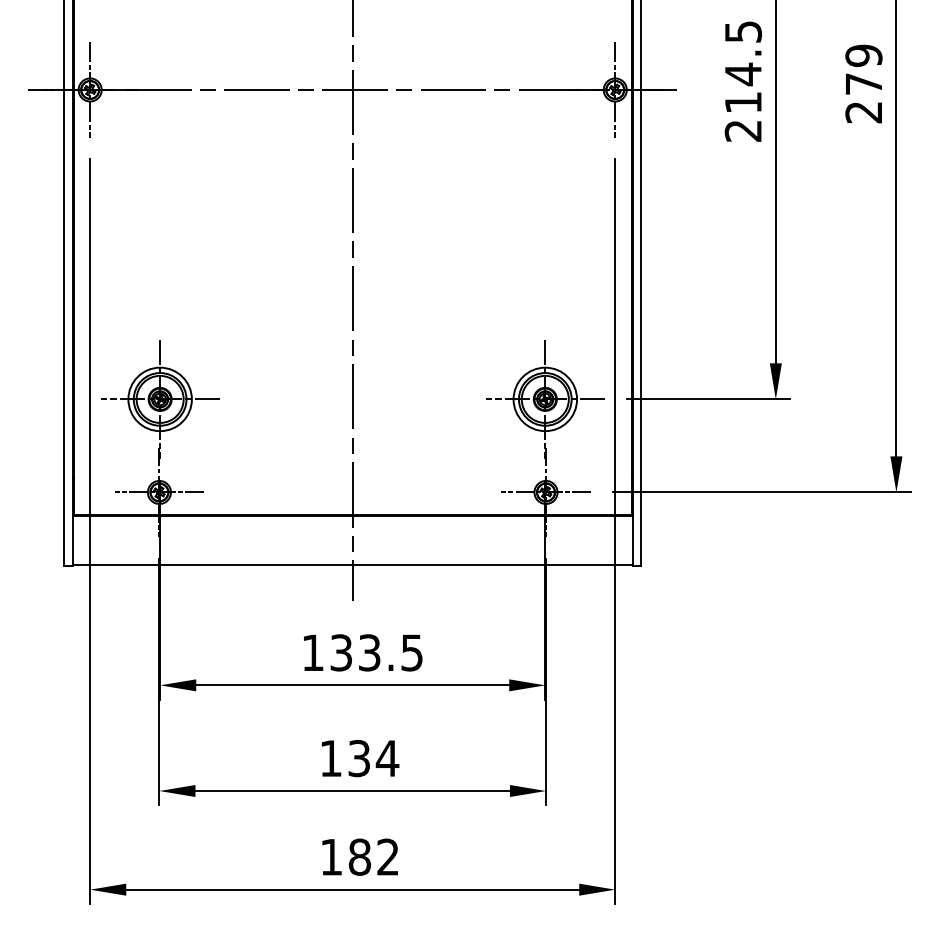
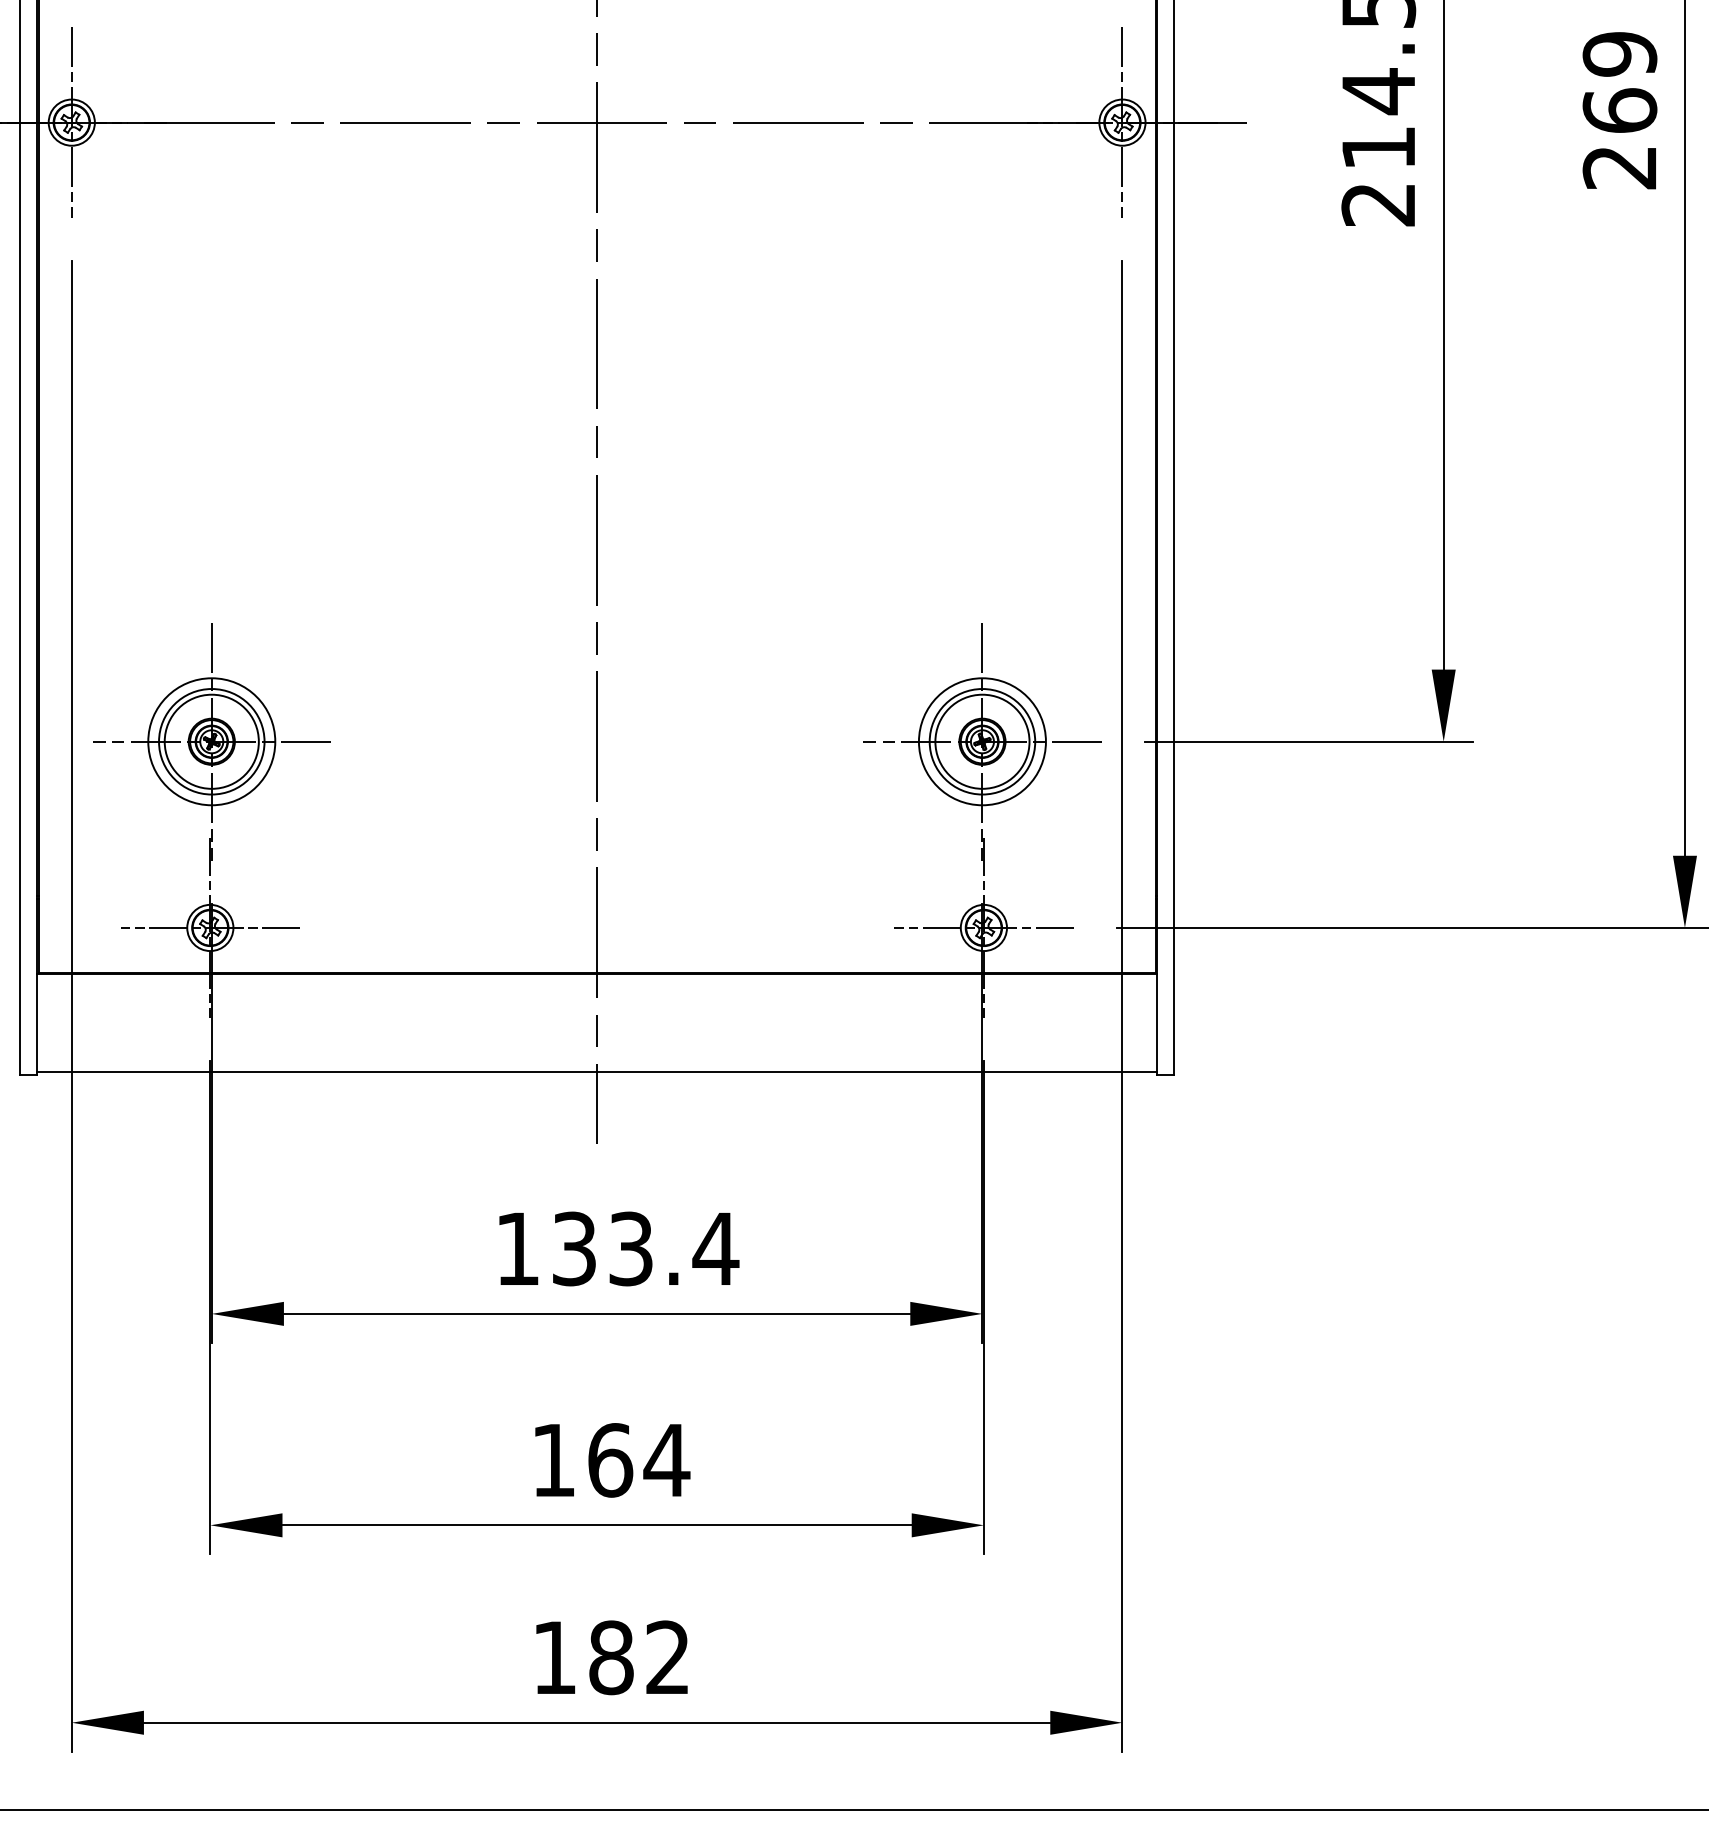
text: (863, 83) -> (1619, 109), 279 -> 269
text: (411, 652) -> (714, 1248), 133.5 -> 133.4
text: (359, 758) -> (610, 1460), 134 -> 164

